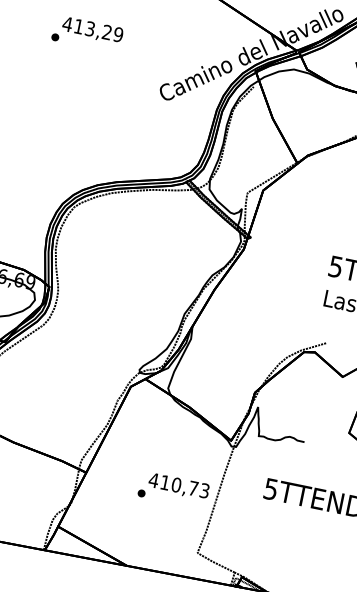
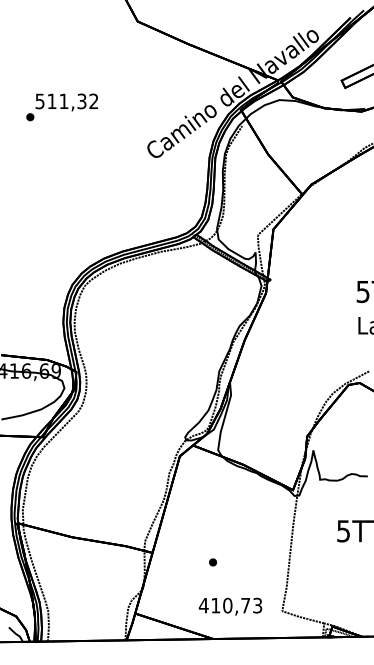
text: (92, 29) -> (66, 101), 413,29 -> 511,32
text: (178, 486) -> (230, 606), moved

